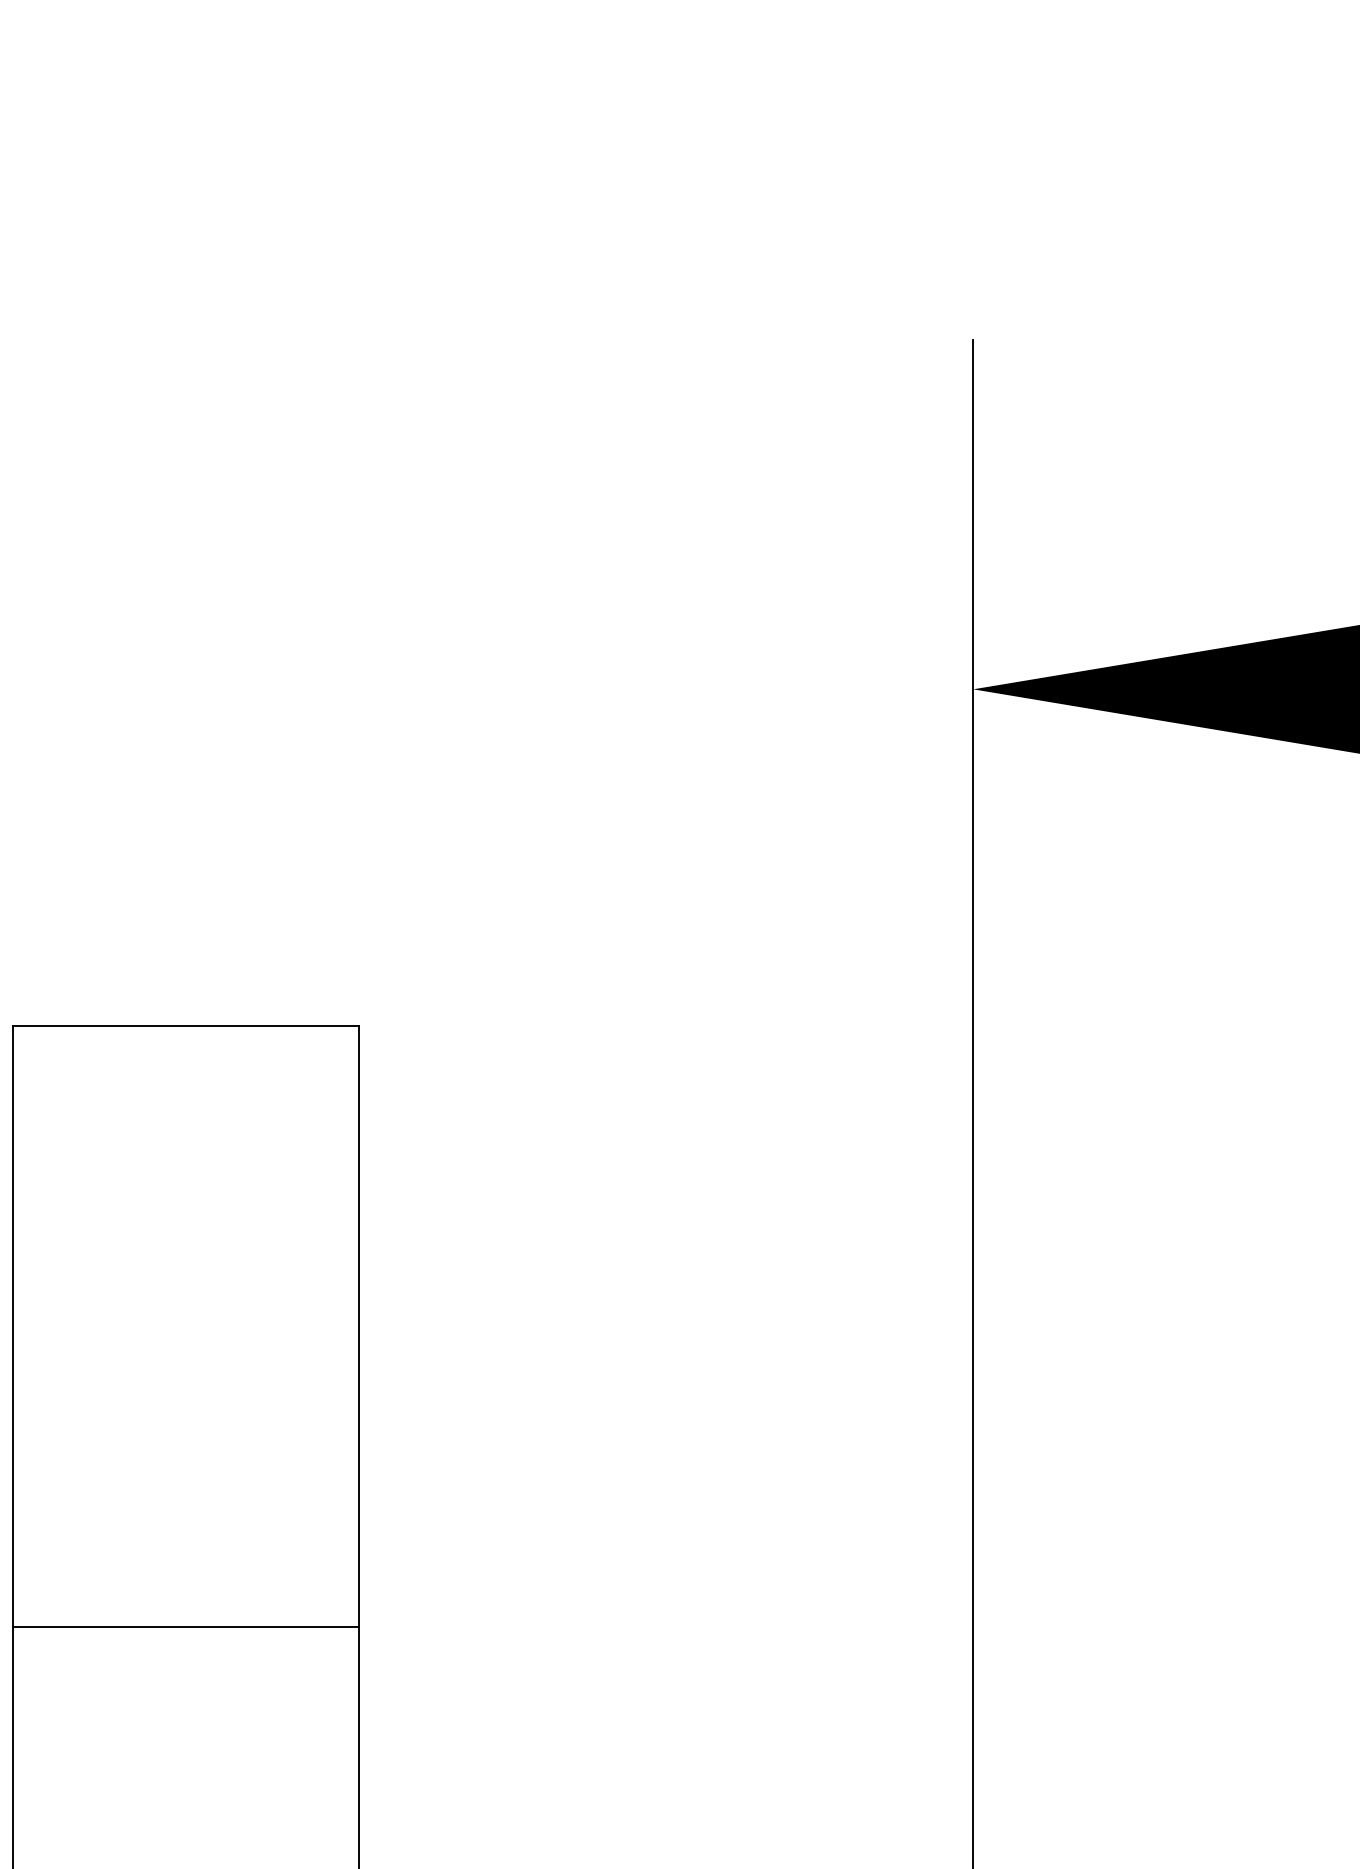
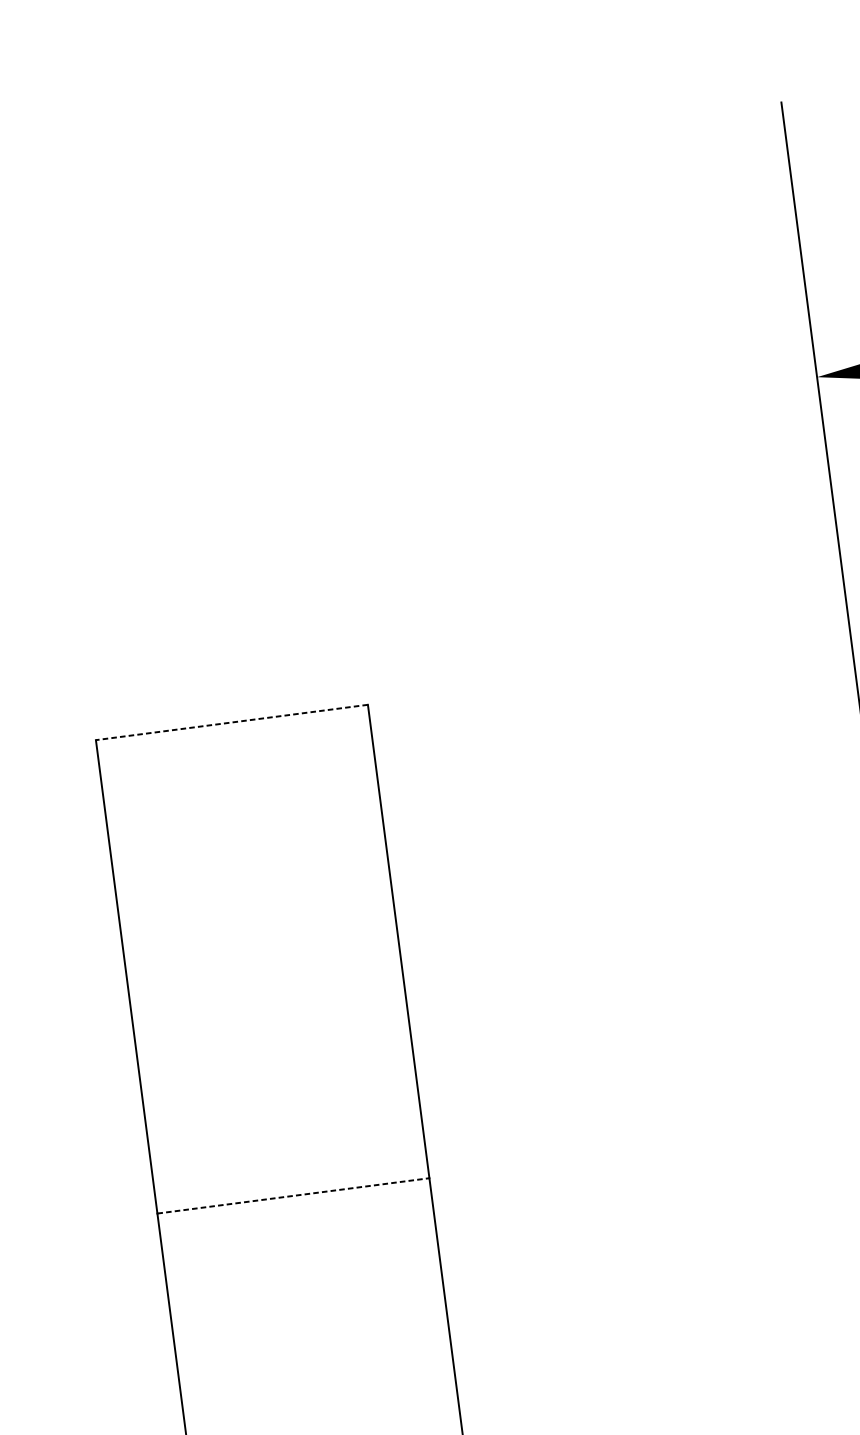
line: (186, 1025) -> (232, 722), solid -> dashed
line: (186, 1627) -> (293, 1196), solid -> dashed

